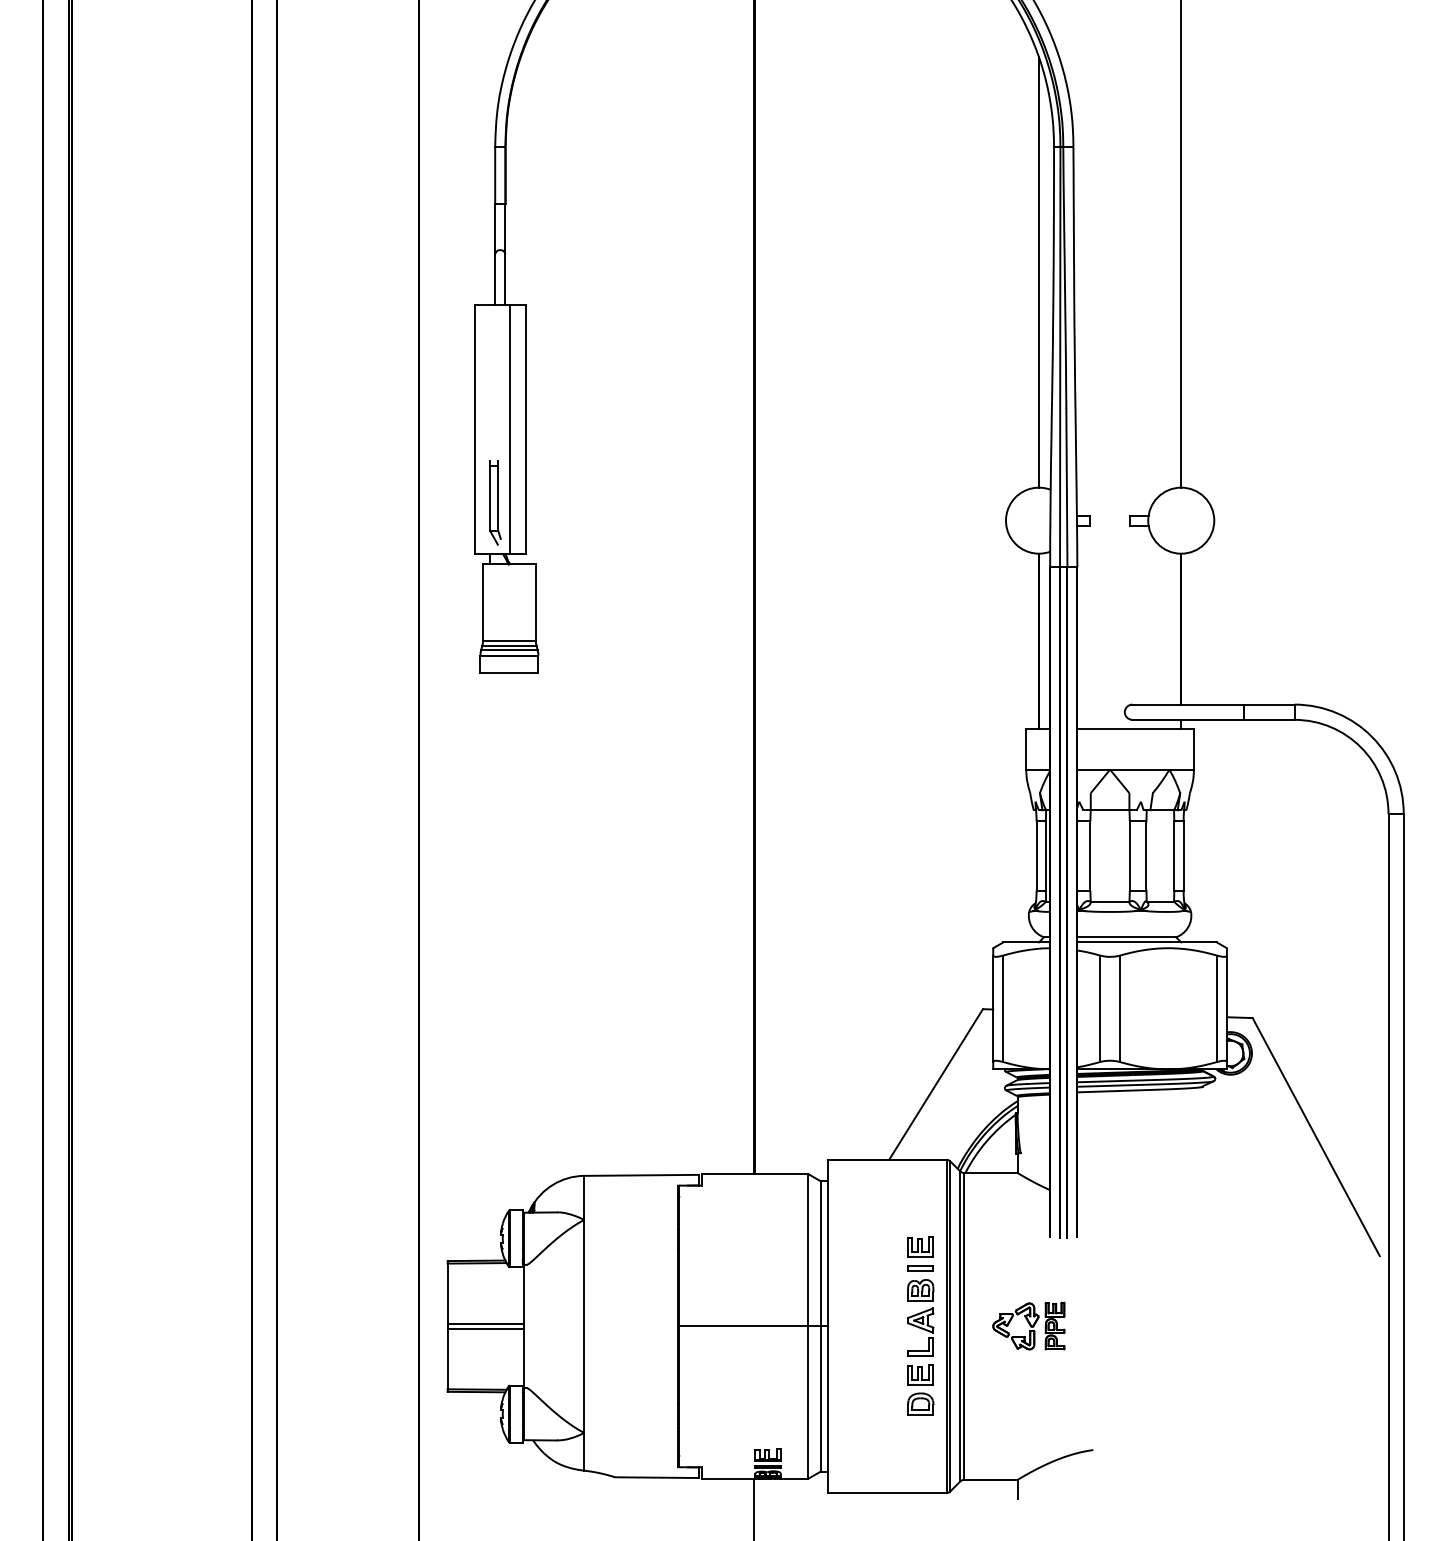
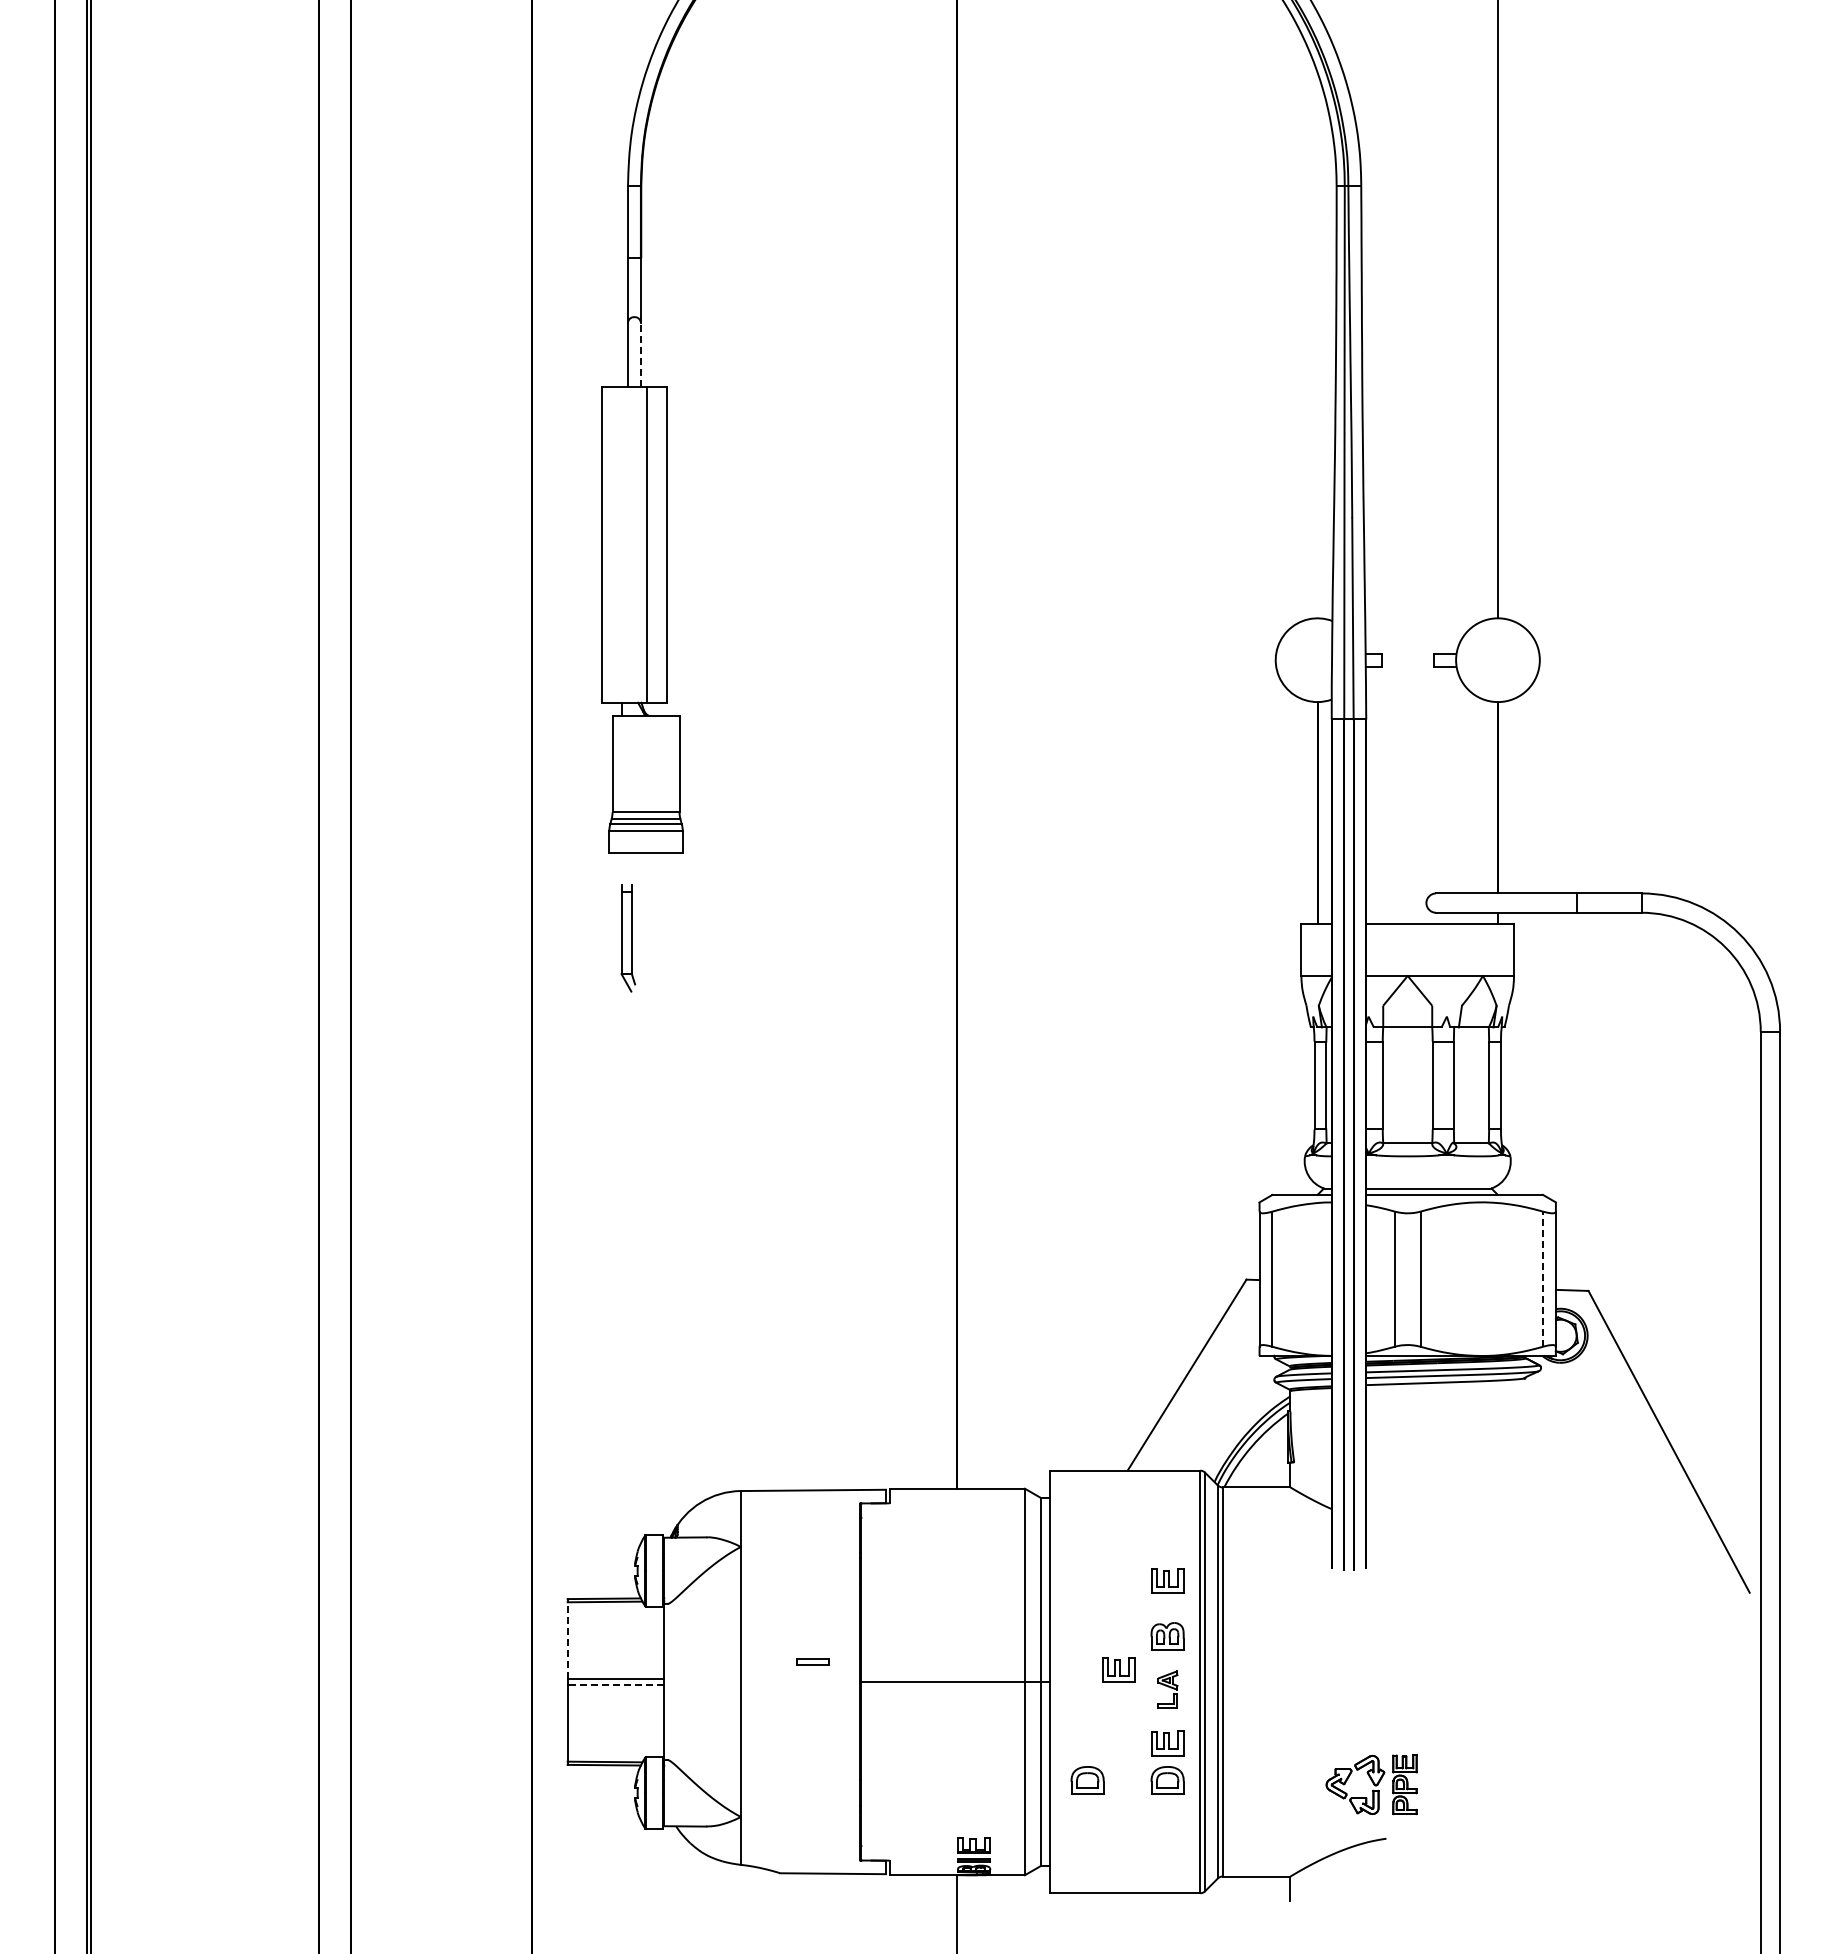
line: (1038, 272) -> (1317, 345), removed
line: (505, 279) -> (640, 354), solid -> dashed
part: (495, 502) -> (628, 938), moved
line: (1217, 1009) -> (1543, 1279), solid -> dashed
part: (920, 1268) -> (812, 1661), moved
line: (447, 1293) -> (567, 1640), solid -> dashed
part: (882, 1316) -> (1118, 1669), added
part: (1028, 1326) -> (1371, 1784), moved
line: (485, 1329) -> (615, 1685), solid -> dashed
part: (920, 1332) -> (1167, 1689), size x0.6
part: (857, 1404) -> (1087, 1780), added

